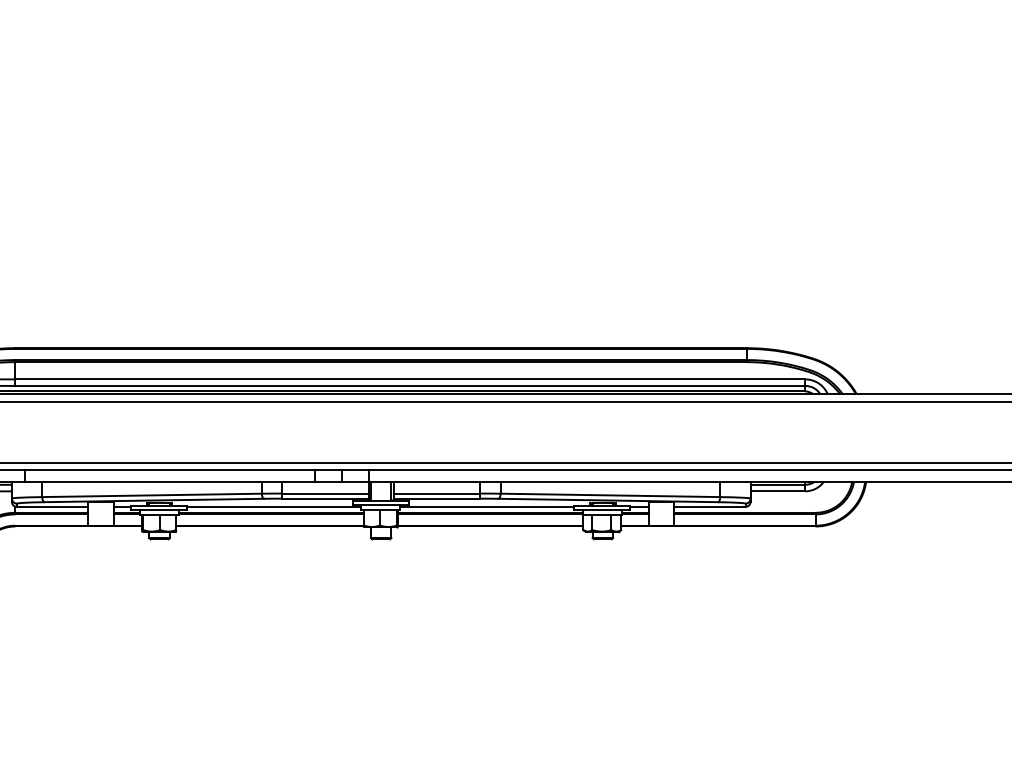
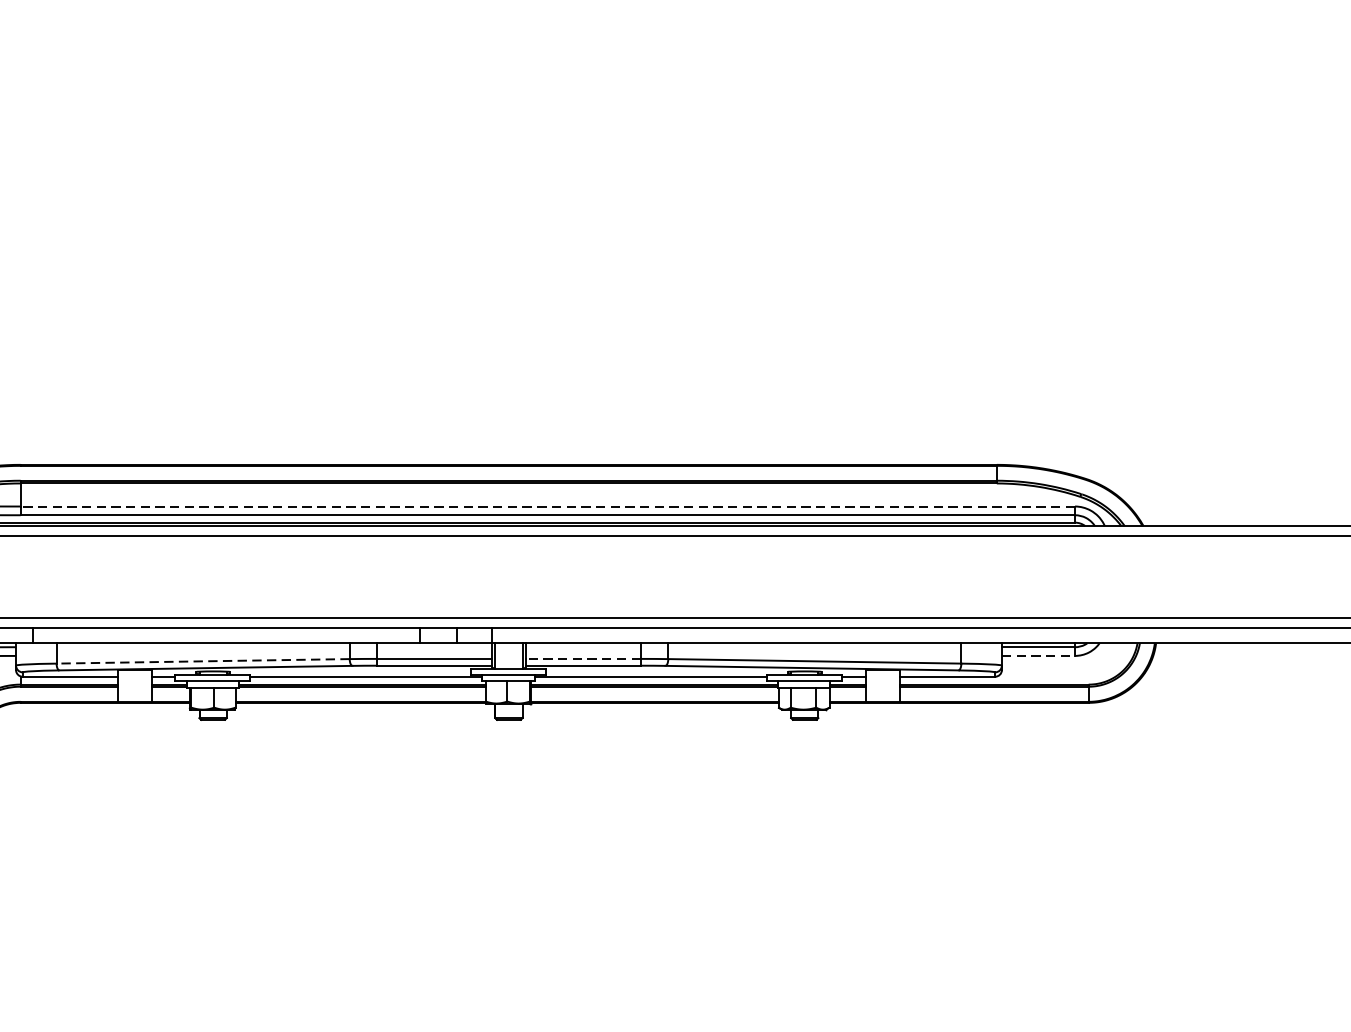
line: (410, 379) -> (548, 506), solid -> dashed
line: (778, 491) -> (1039, 656), solid -> dashed
line: (436, 493) -> (582, 658), solid -> dashed
line: (152, 495) -> (203, 661), solid -> dashed

